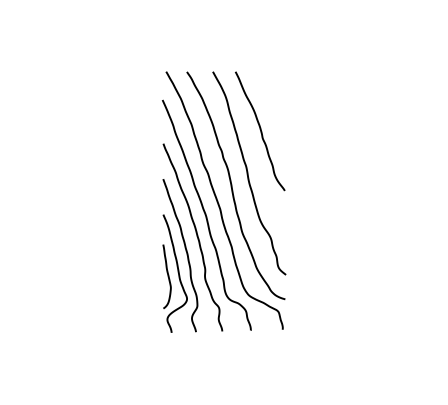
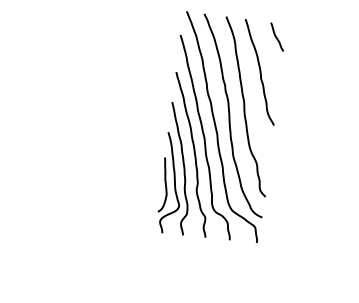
curve: (274, 87) -> (276, 36), added

